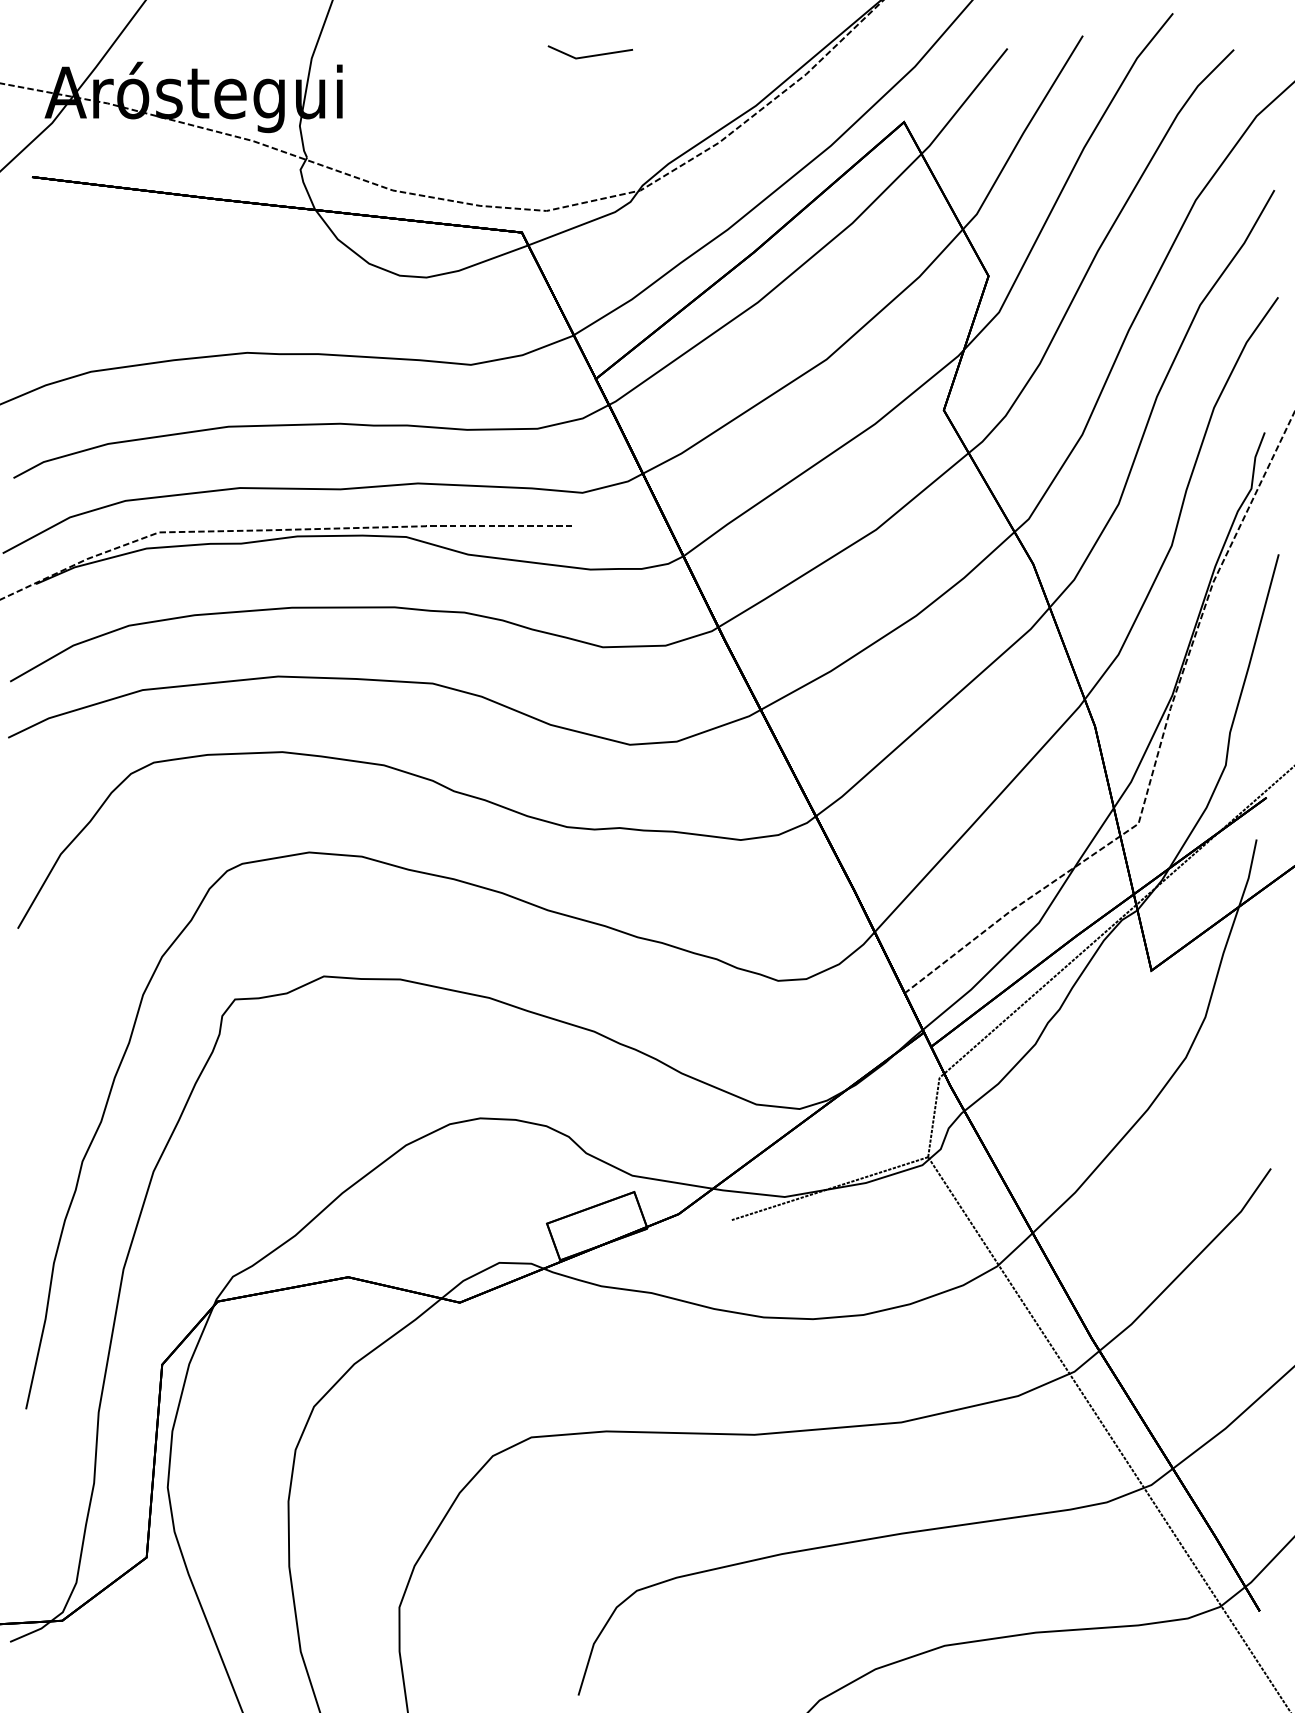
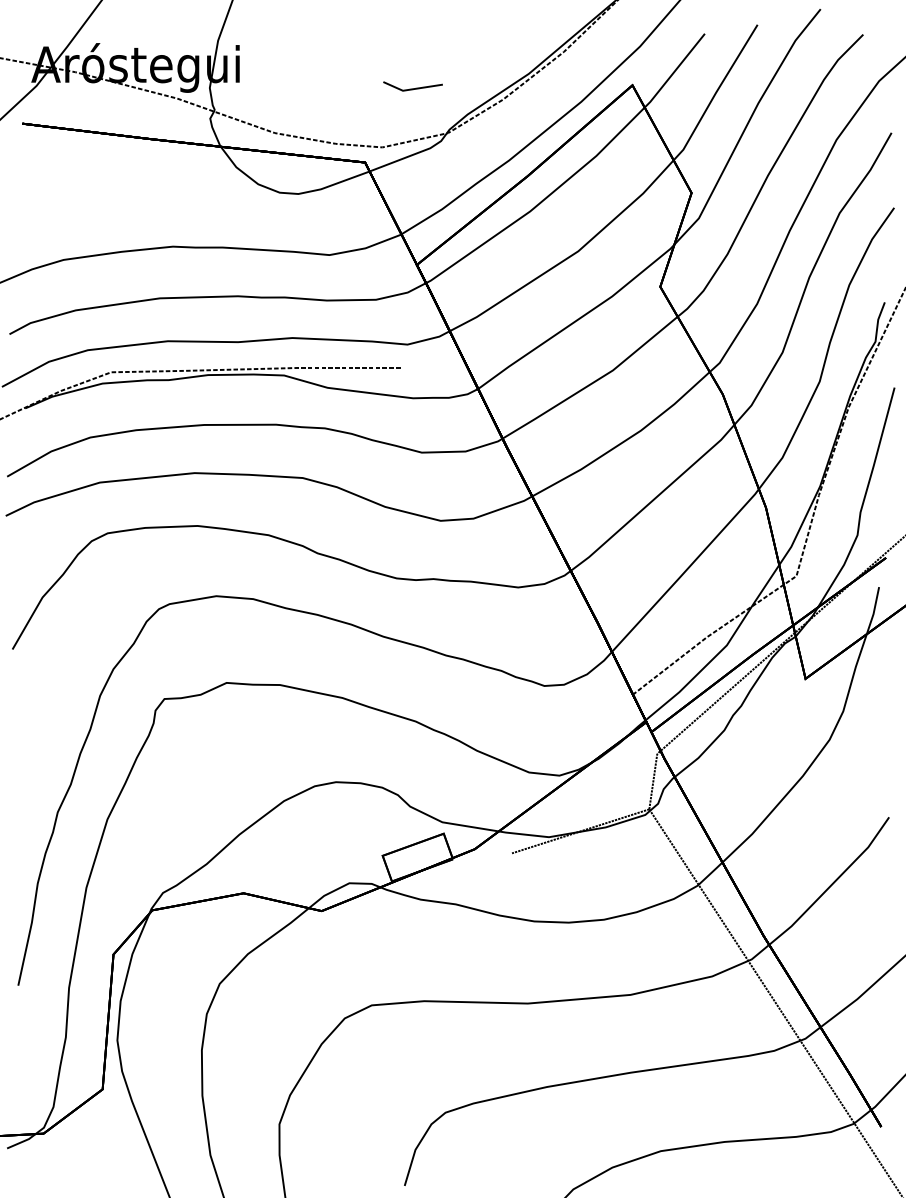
line: (589, 55) -> (412, 88), moved

